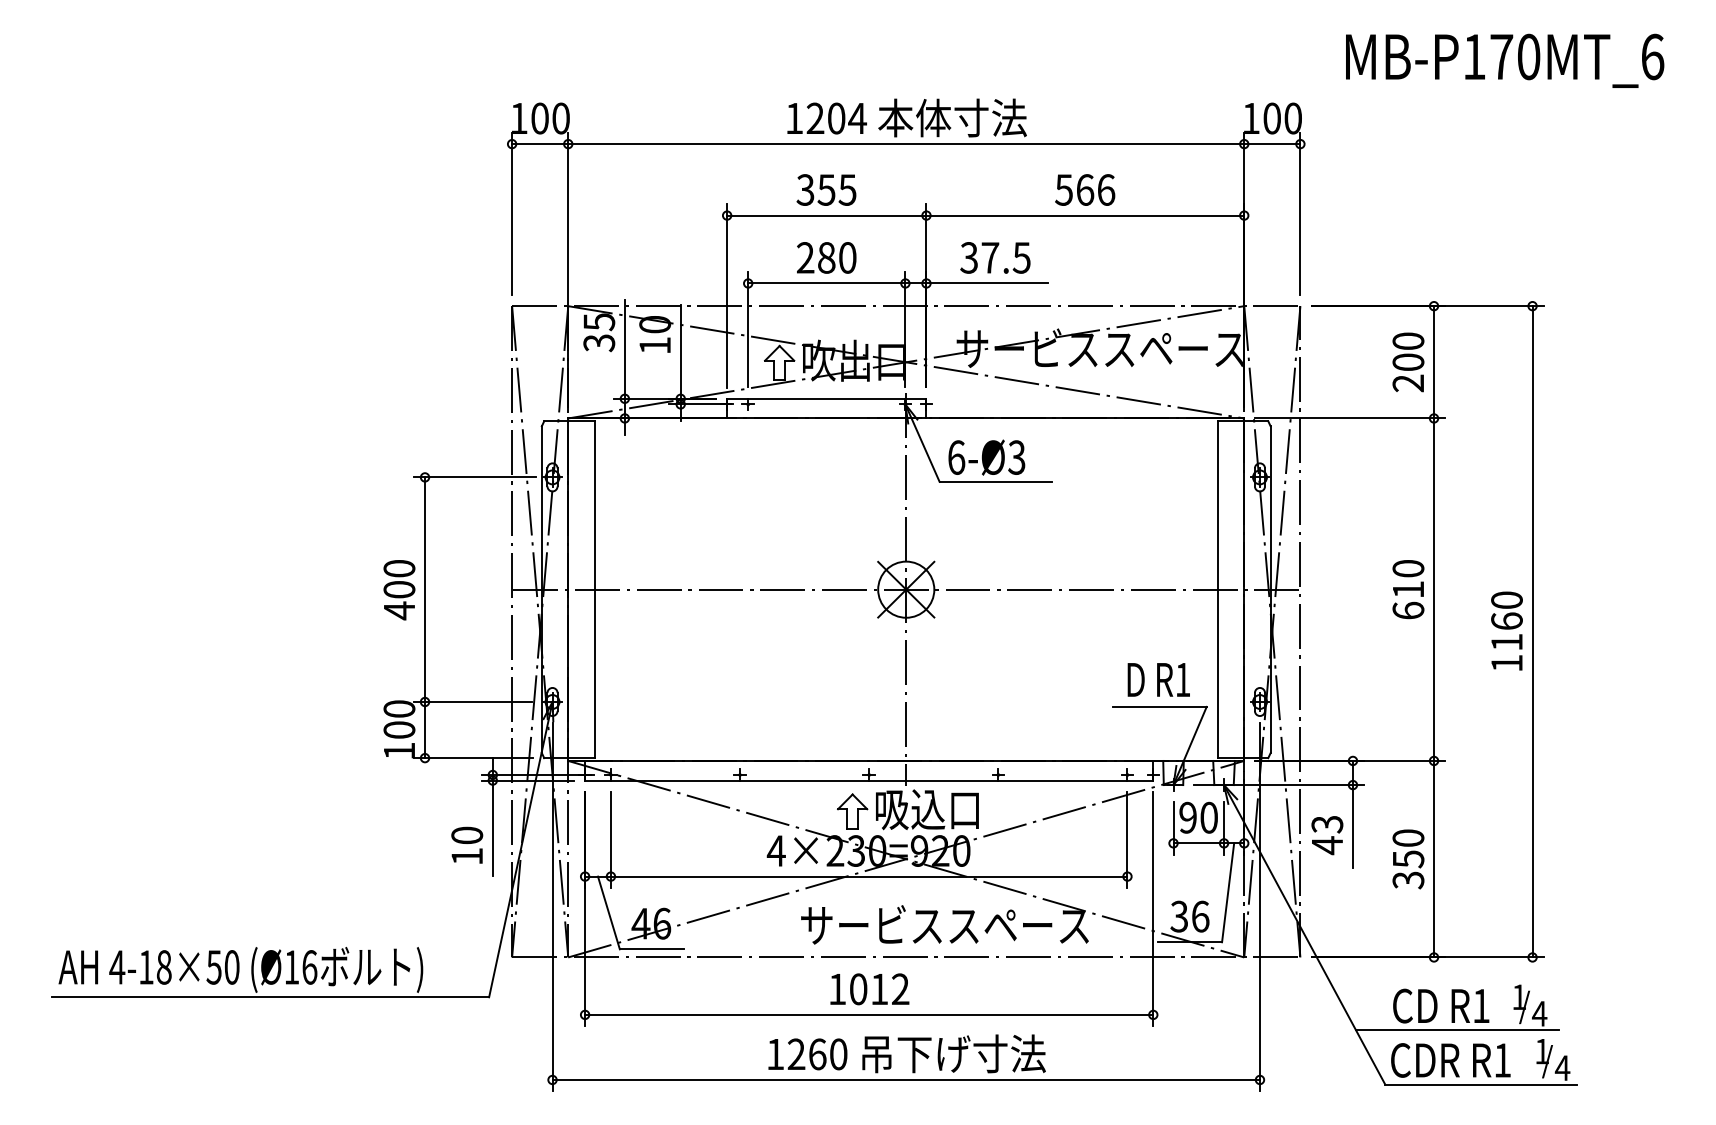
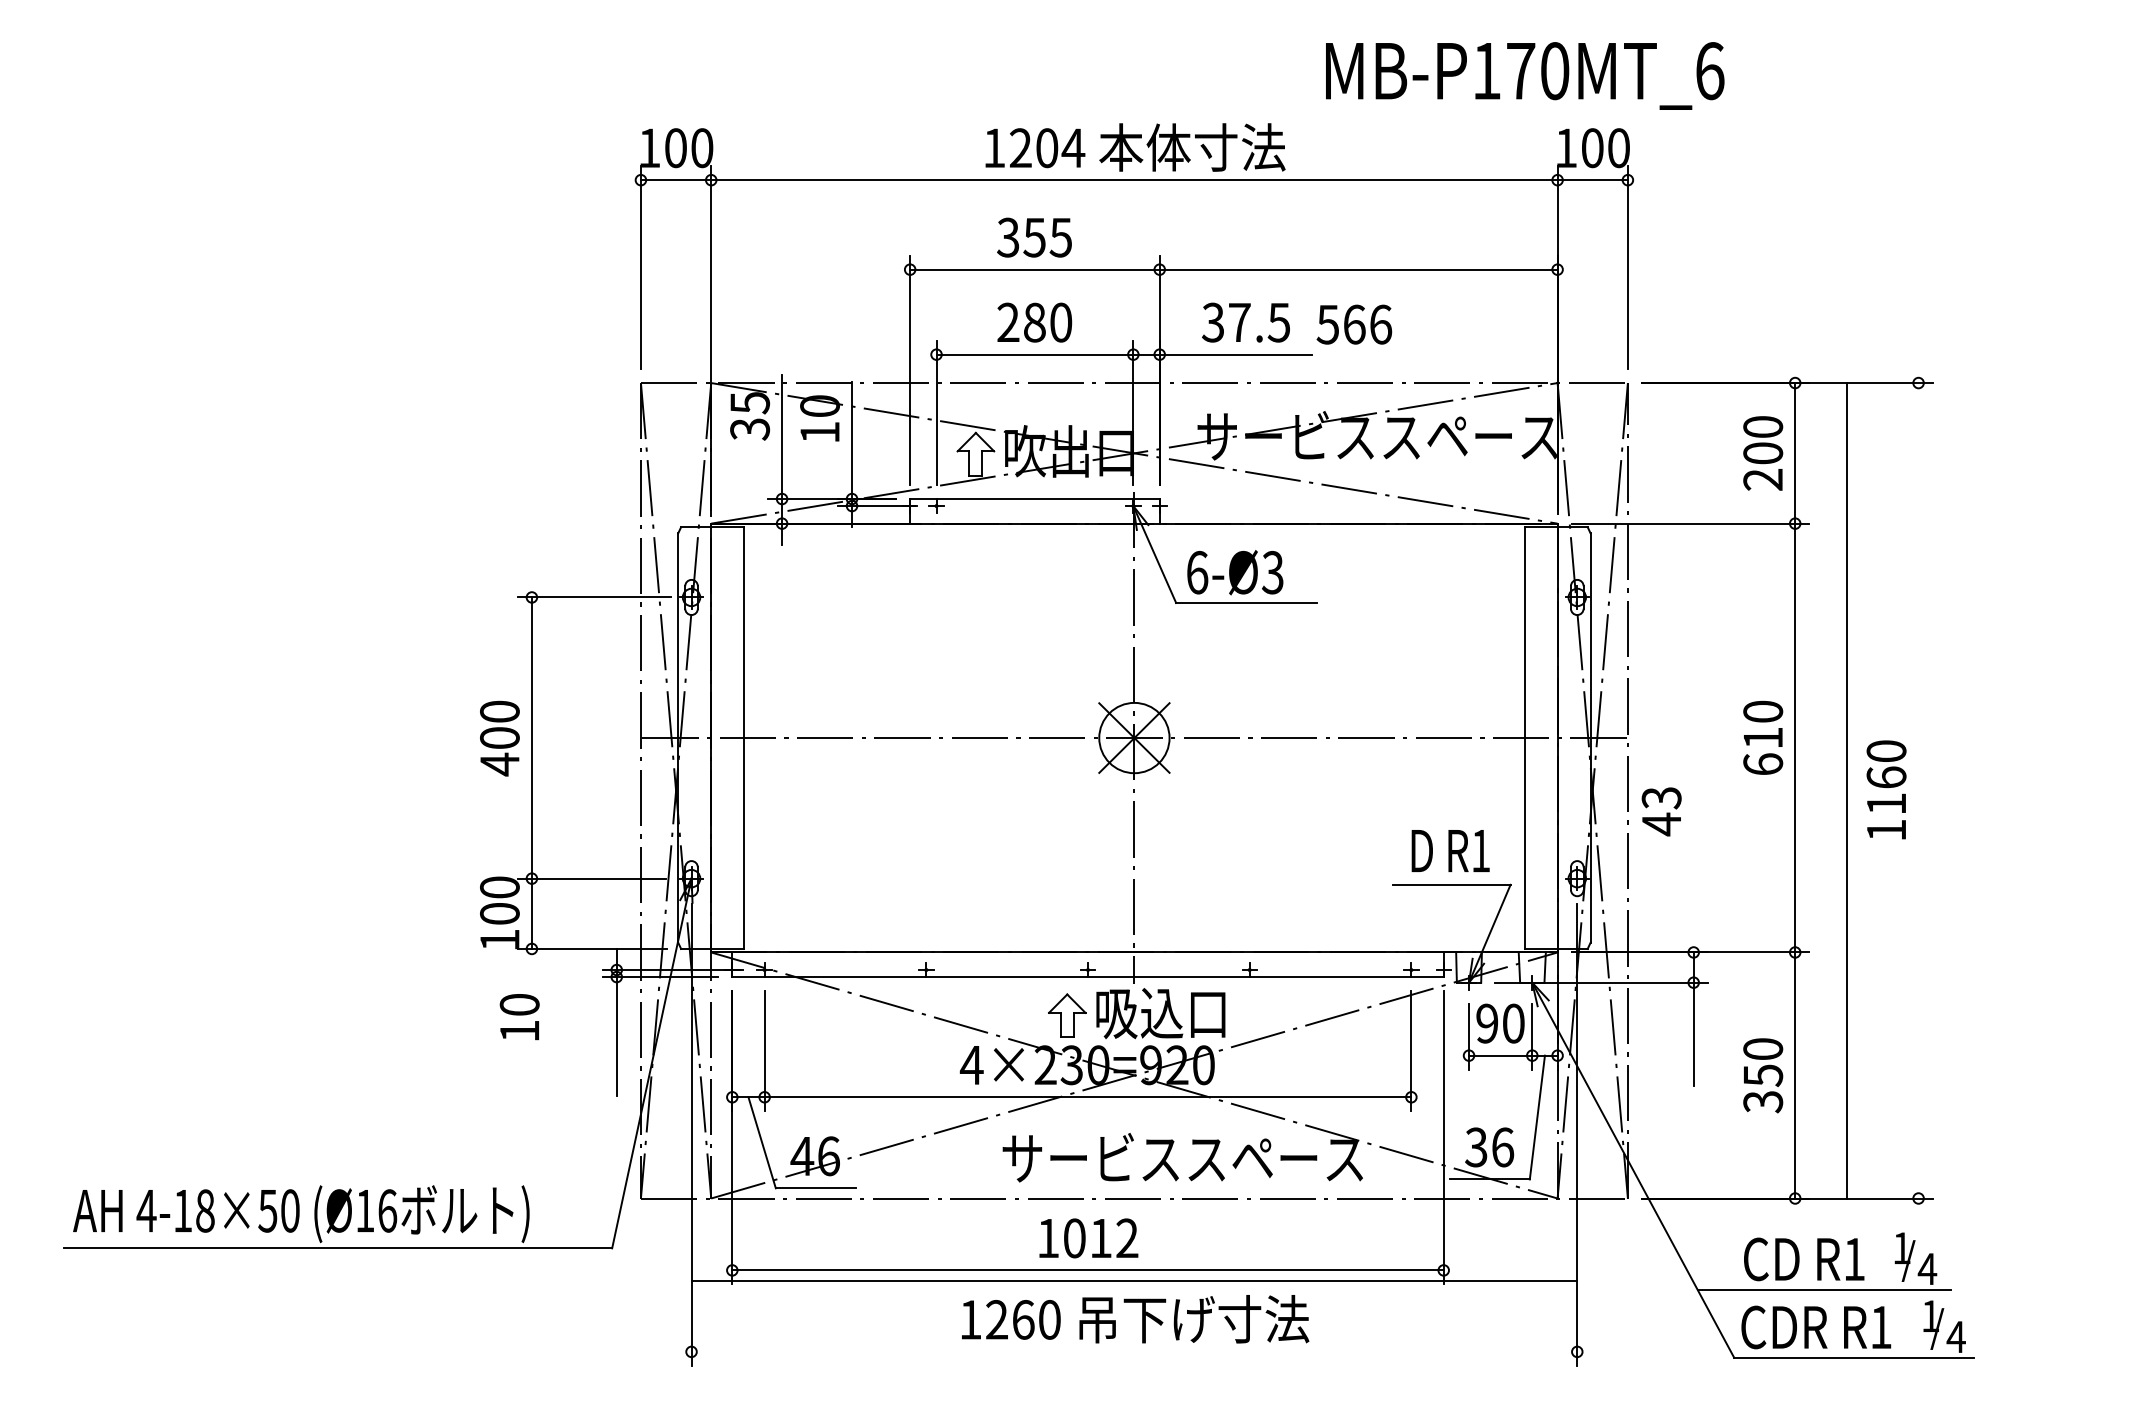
text: (1505, 60) -> (1525, 75), moved
text: (1085, 189) -> (1354, 324), moved
line: (1532, 631) -> (1846, 790), moved
text: (1327, 835) -> (1661, 811), moved
text: (467, 845) -> (519, 1017), moved
line: (906, 1079) -> (1134, 1280), moved

